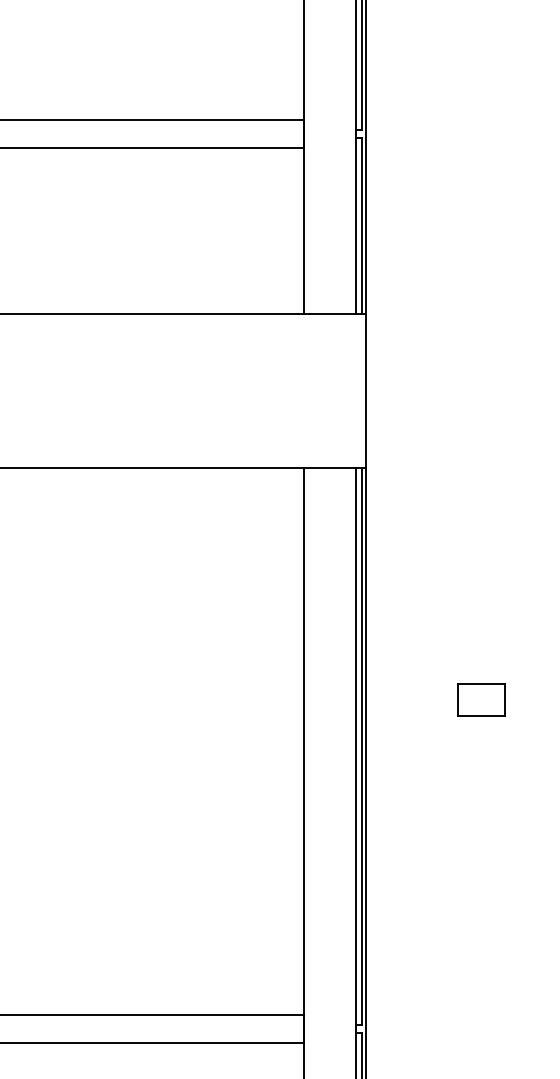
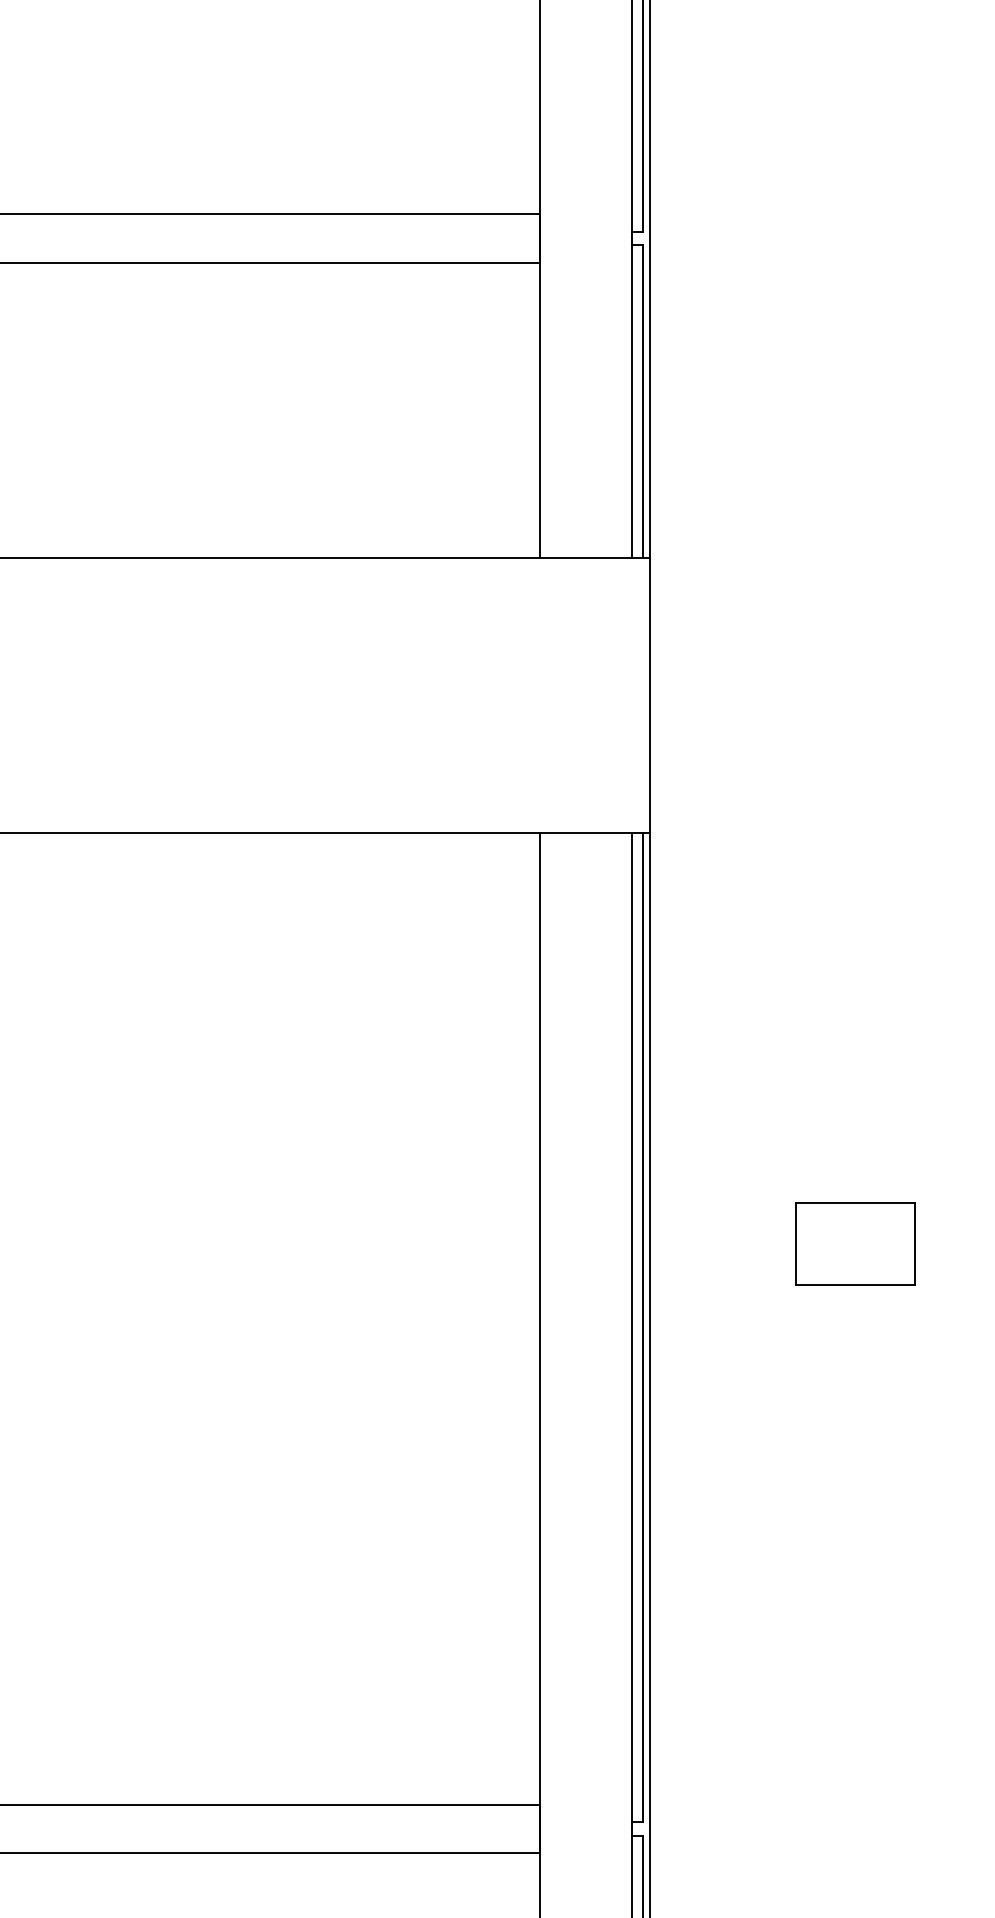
part: (481, 699) -> (855, 1243), size x1.43

